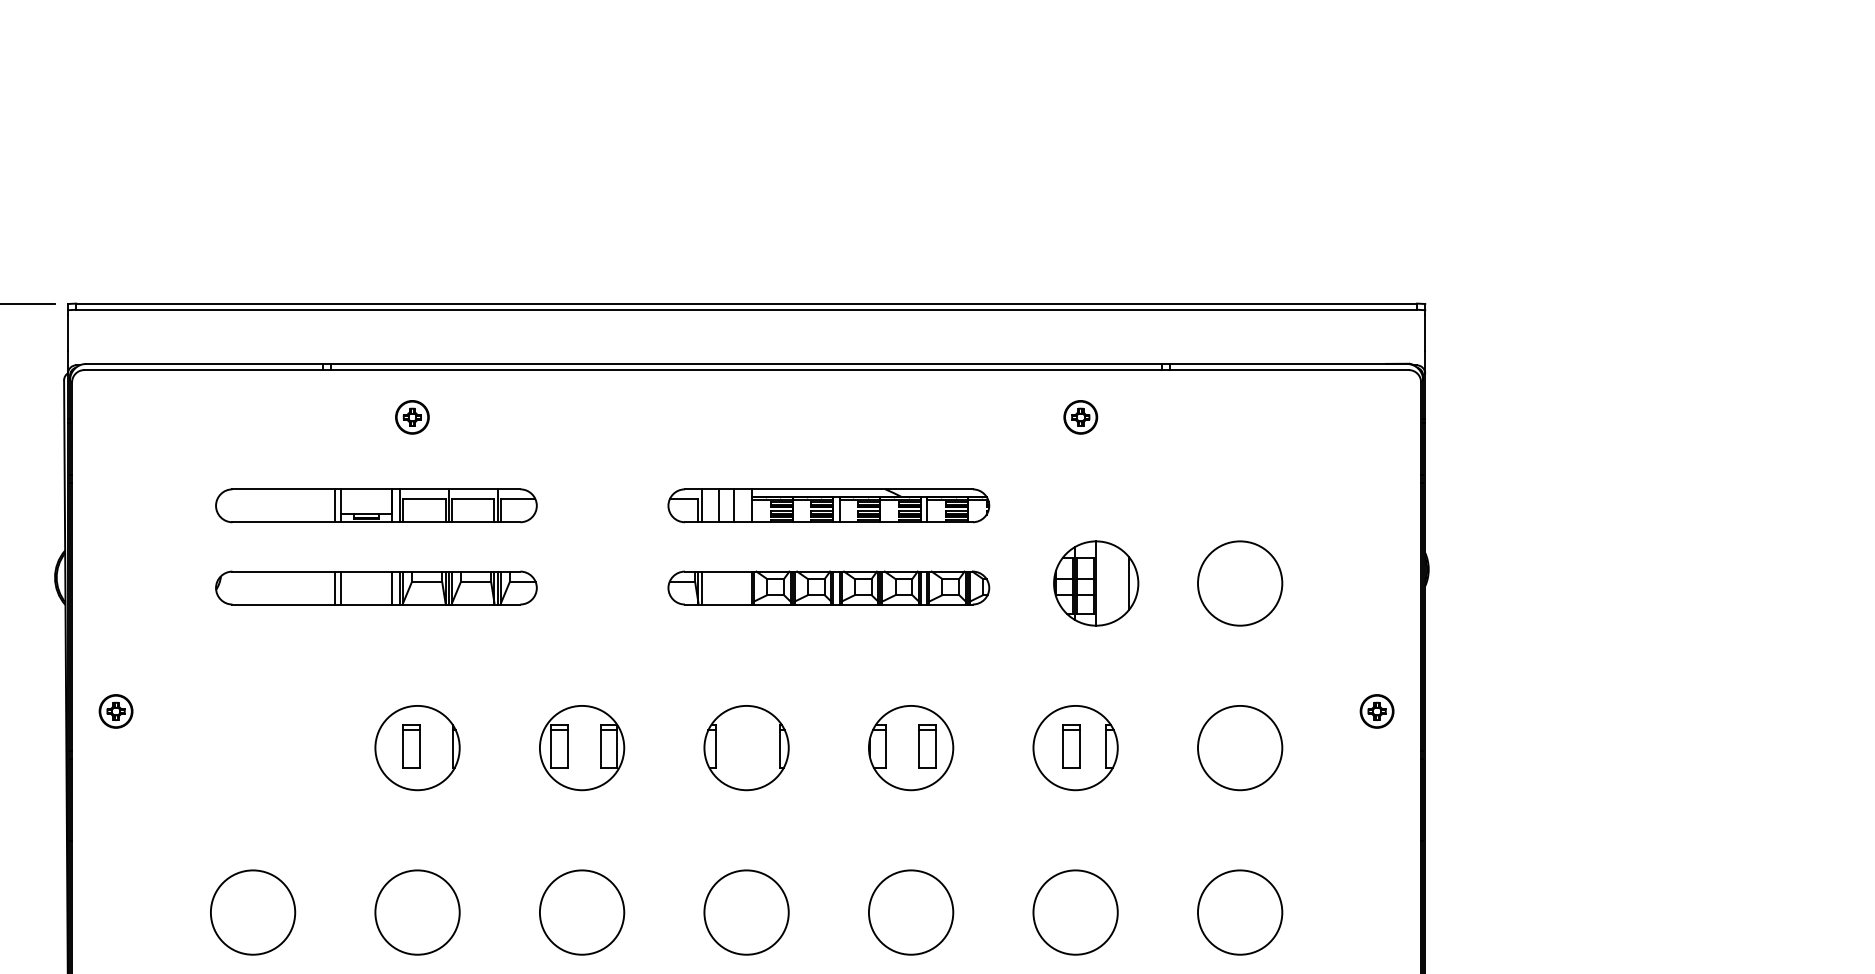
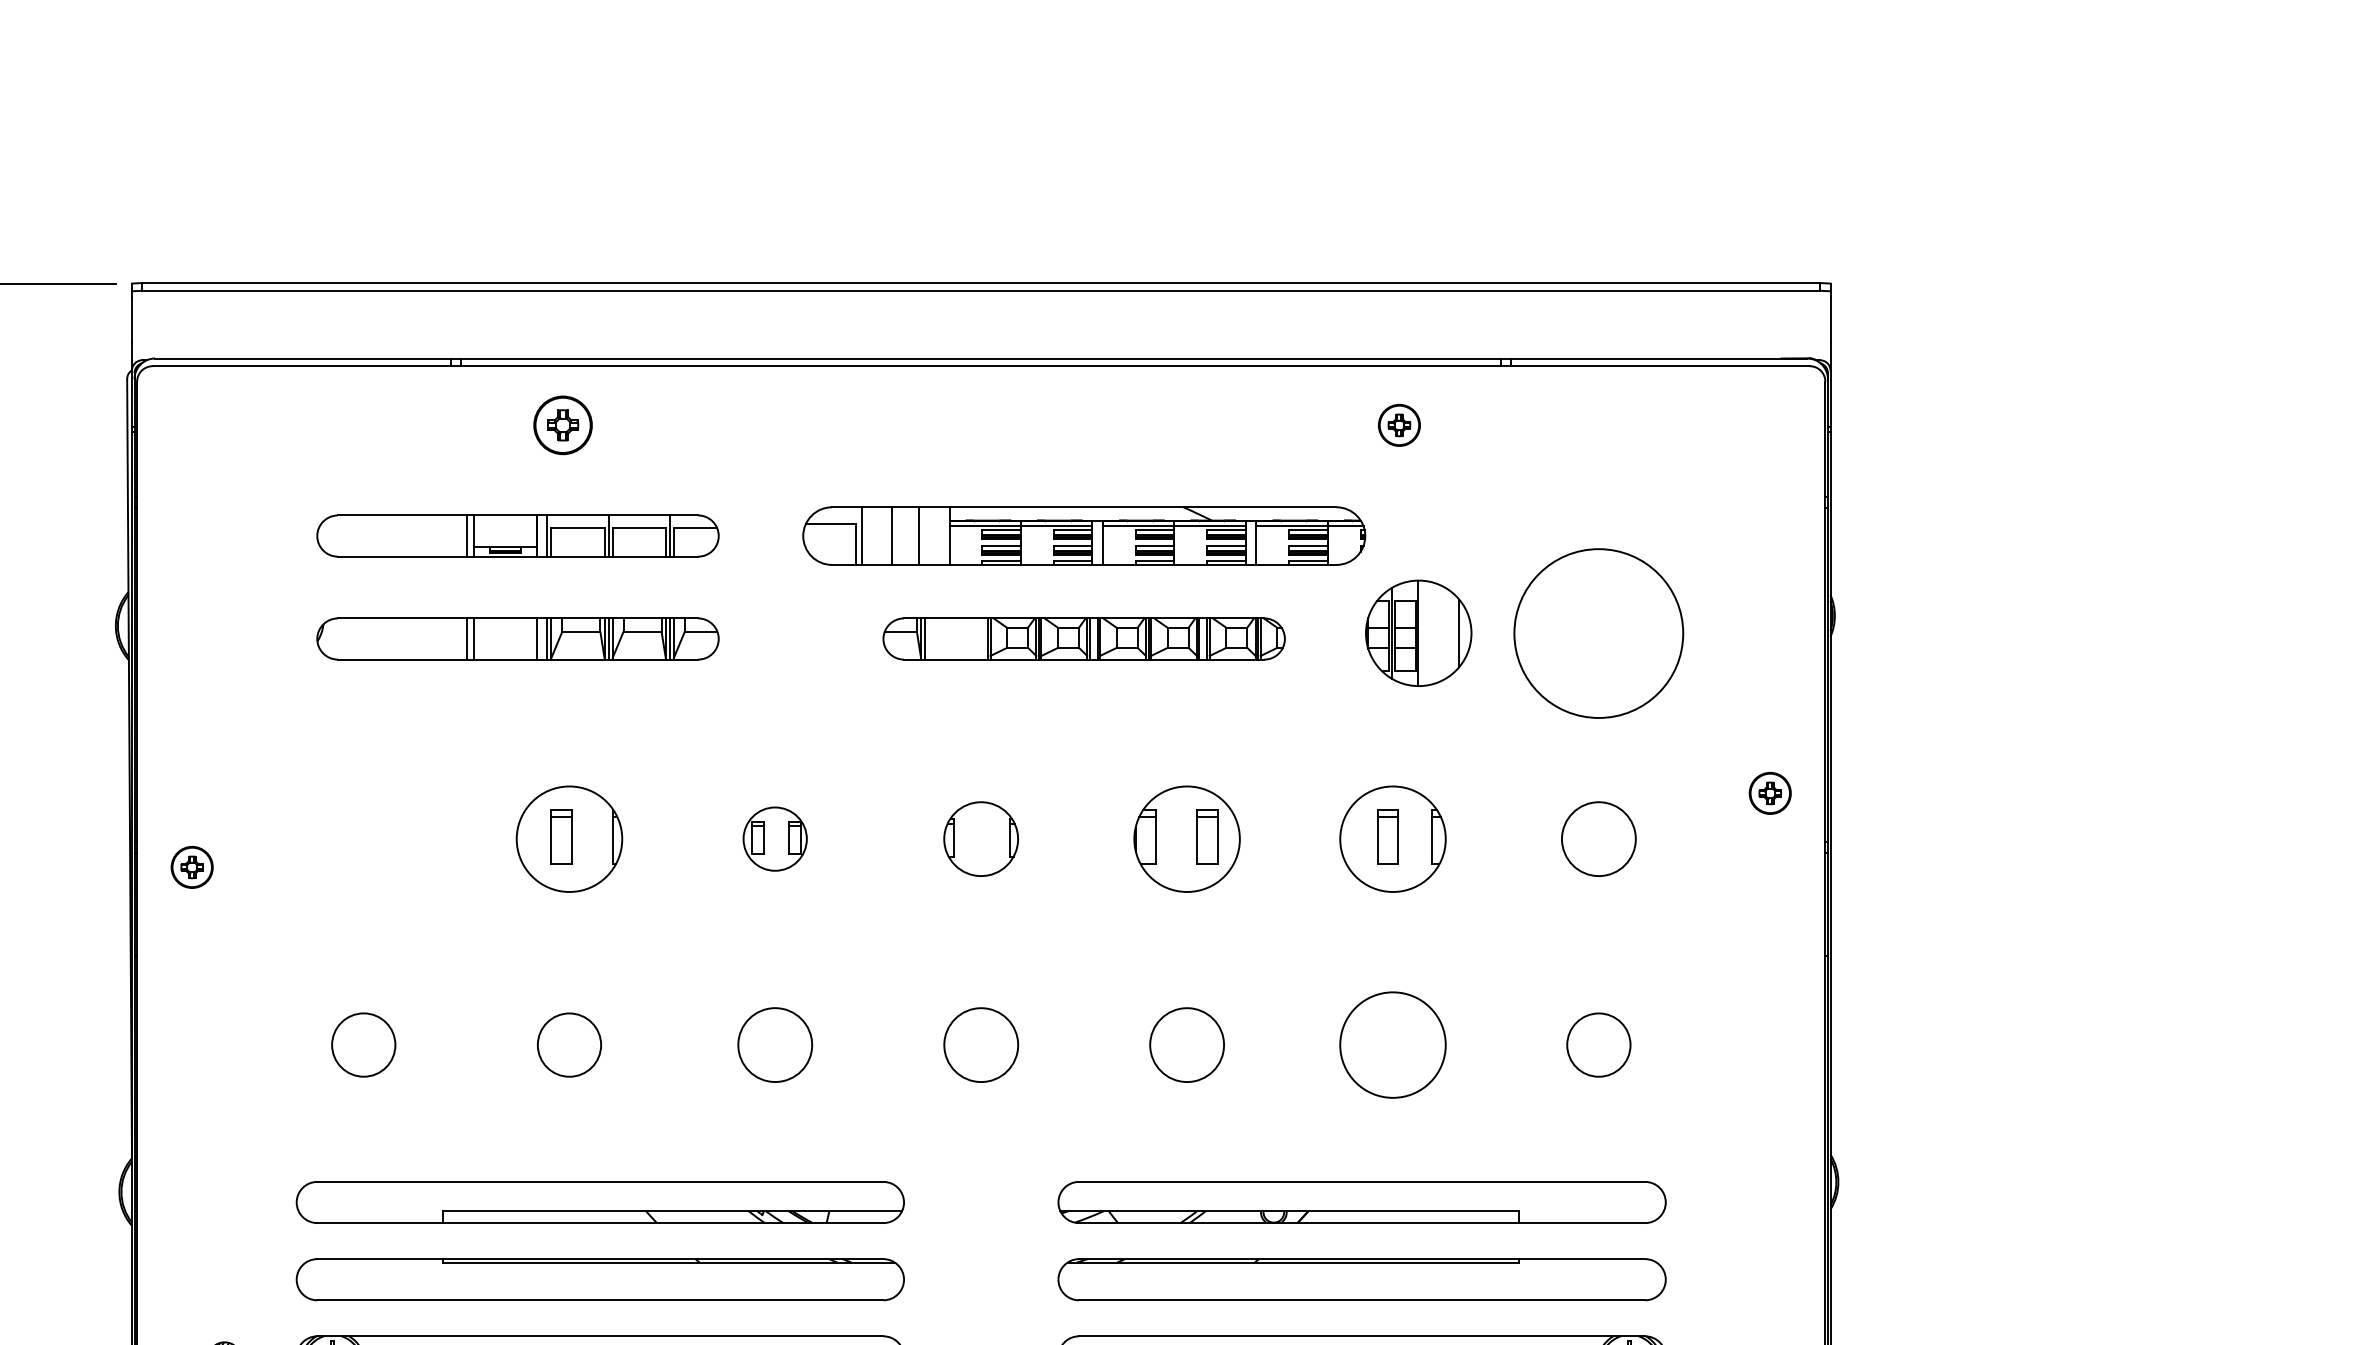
part: (411, 417) -> (562, 425), size x1.4
part: (828, 505) -> (1083, 535), size x1.4
circle: (1239, 582) -> (1598, 632), size x1.6
part: (115, 711) -> (191, 867), moved
part: (581, 747) -> (774, 838), size x0.6
part: (746, 747) -> (980, 838), size x0.7
circle: (1239, 747) -> (1598, 838), size x0.7
circle: (252, 912) -> (363, 1044), size x0.6
circle: (417, 912) -> (569, 1044), size x0.6
circle: (581, 912) -> (774, 1044), size x0.7
circle: (746, 912) -> (981, 1044), size x0.7
circle: (910, 912) -> (1186, 1044), size x0.7
circle: (1239, 912) -> (1598, 1044), size x0.6

